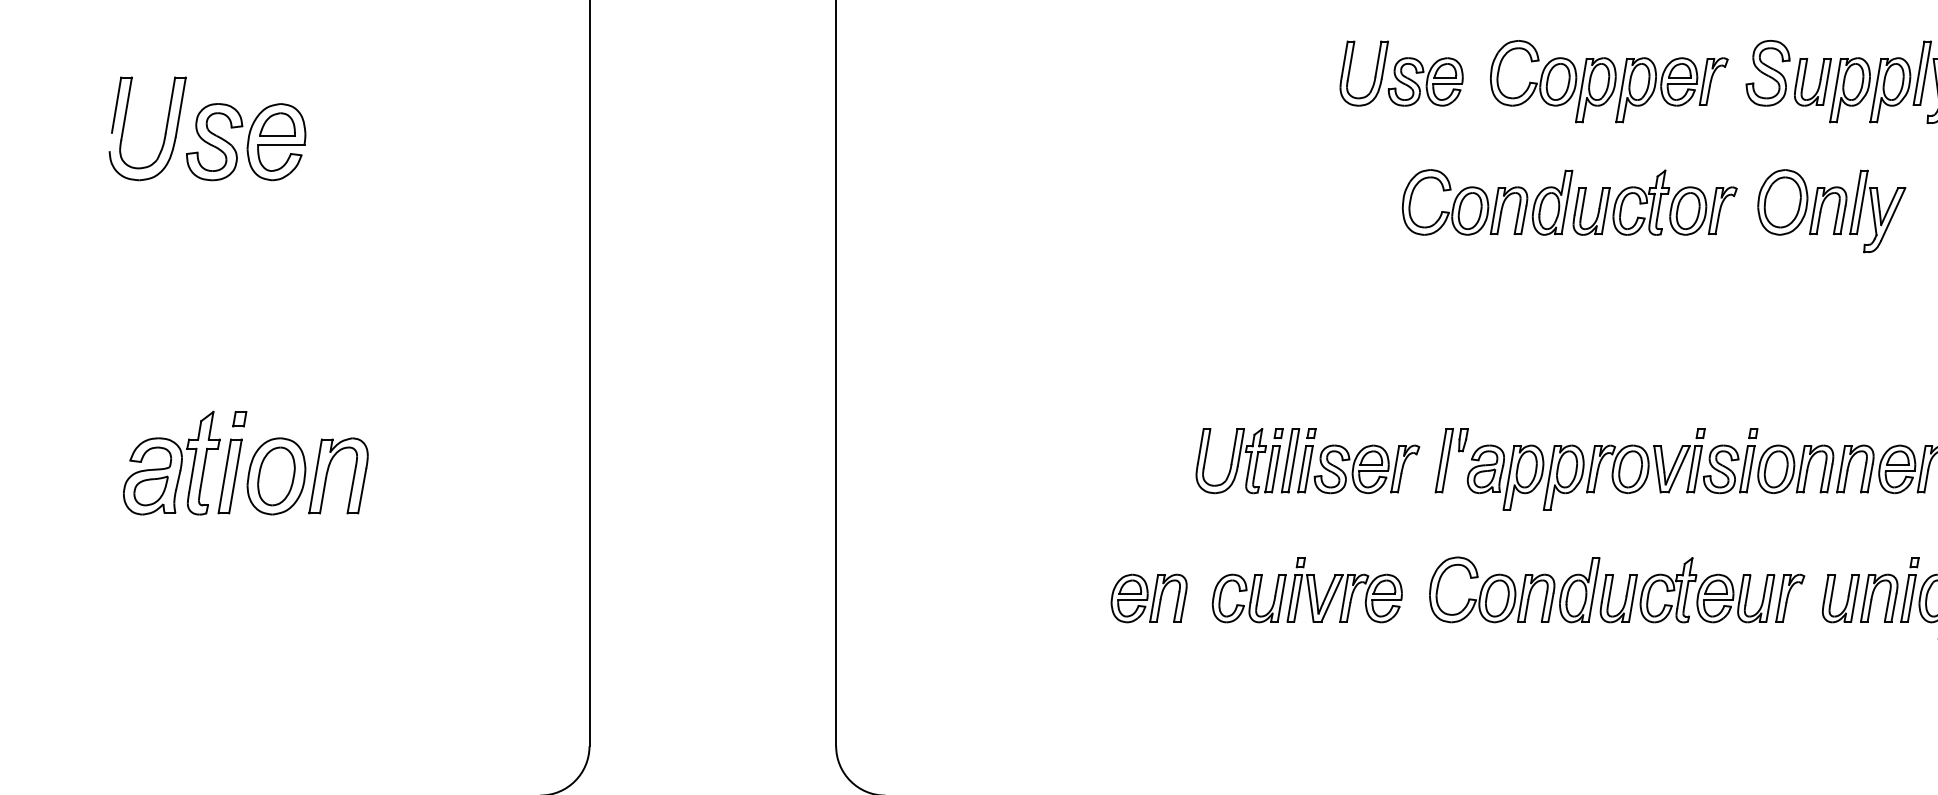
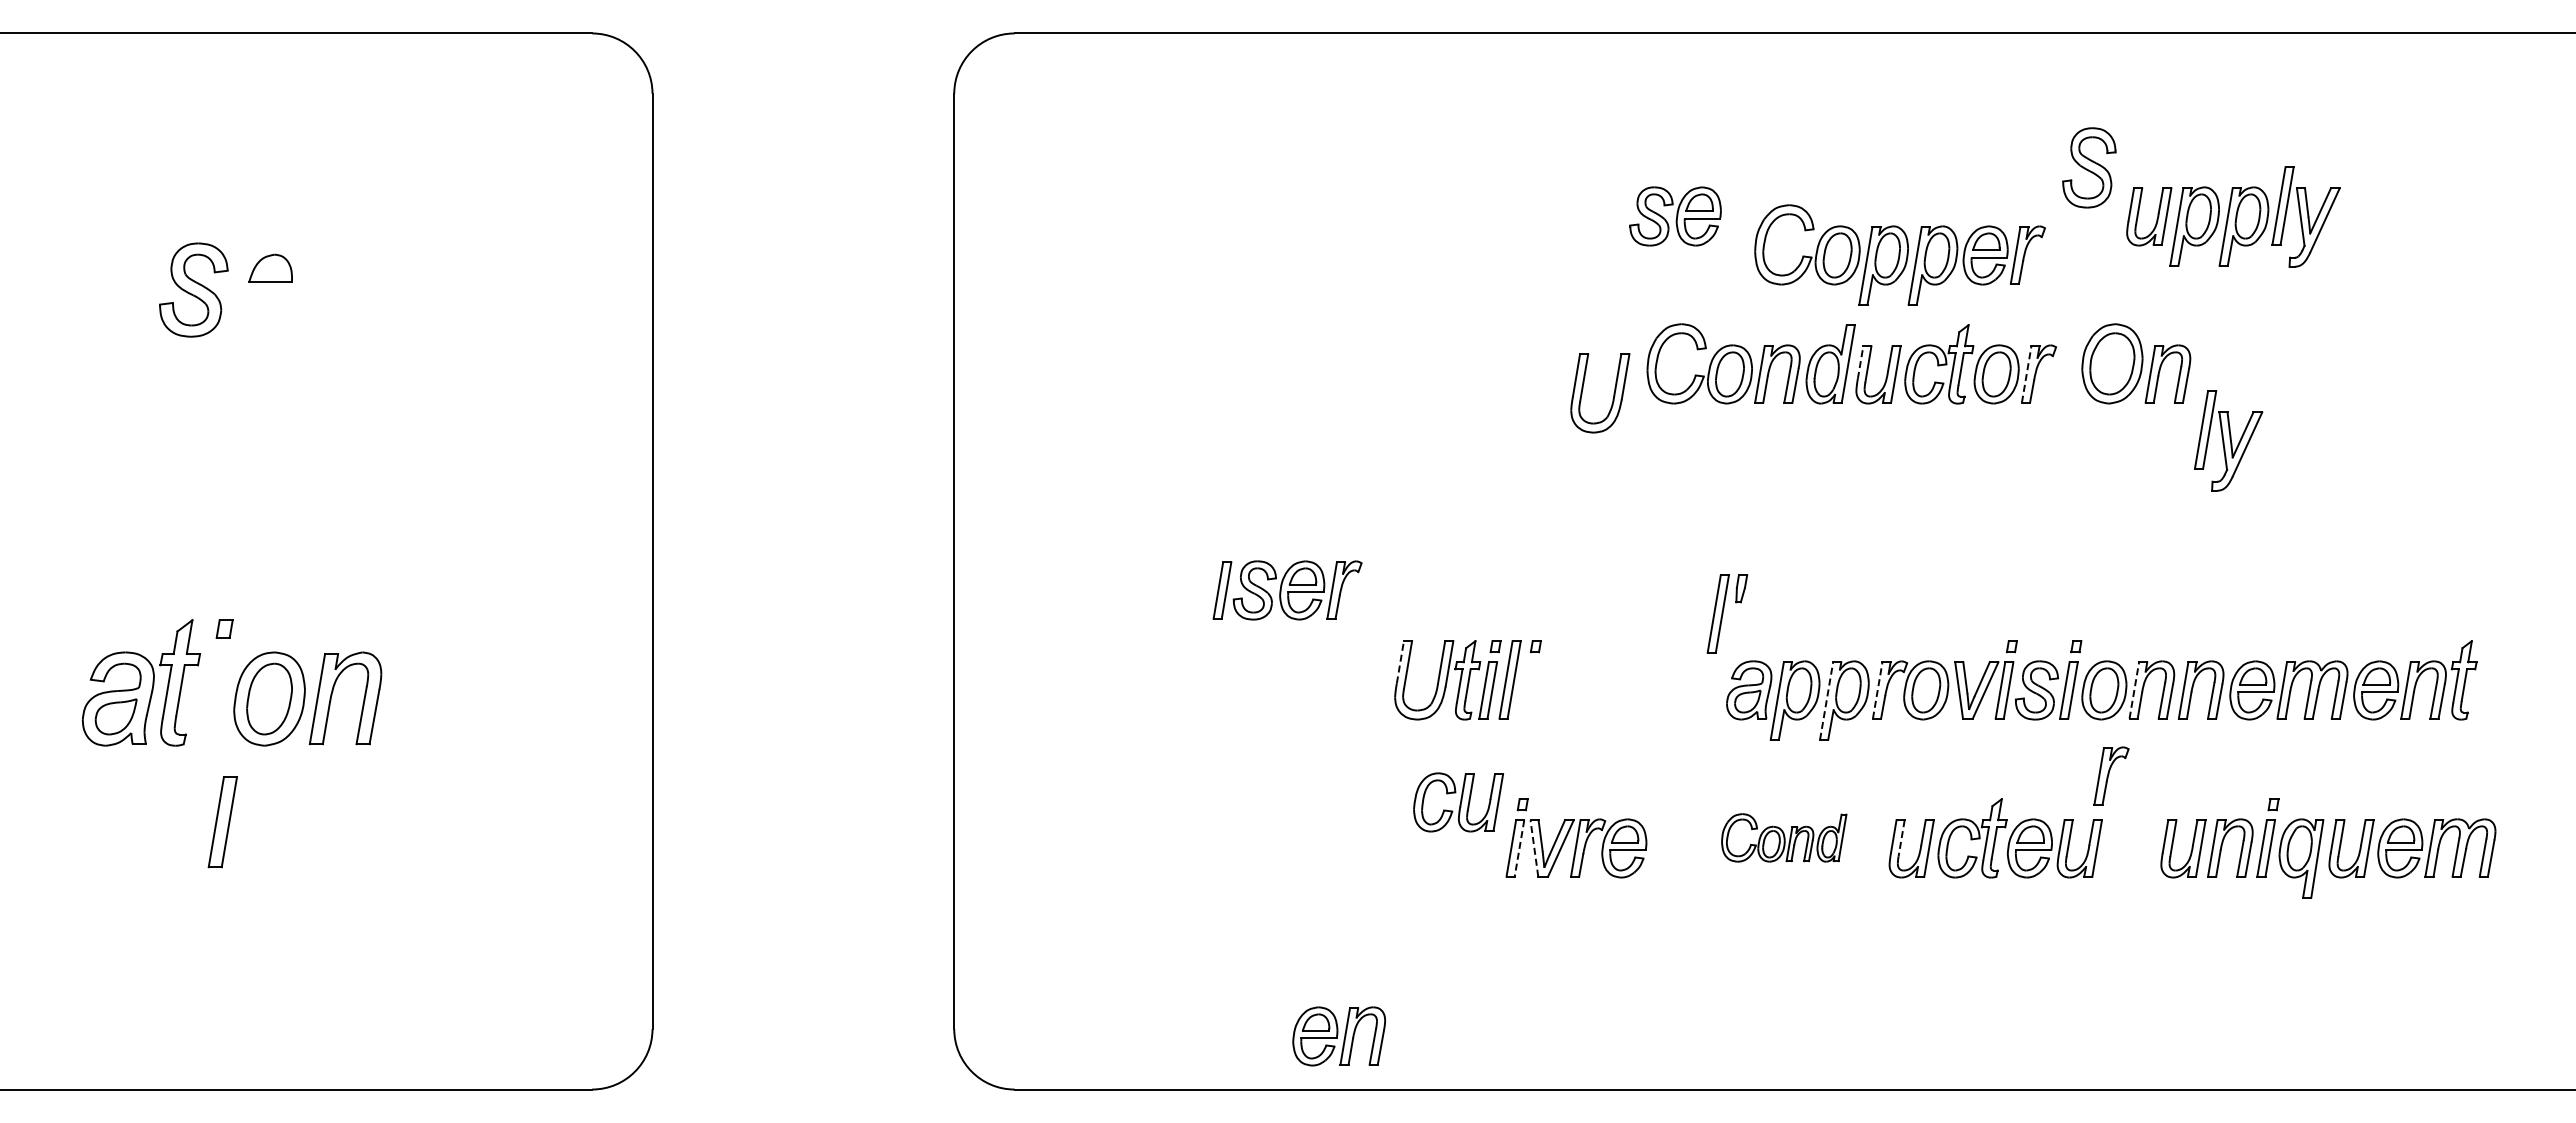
part: (1768, 72) -> (2089, 167), moved
part: (1375, 73) -> (1613, 393), moved
part: (1608, 81) -> (1899, 254), moved
part: (165, 130) -> (133, 275), removed
part: (276, 141) -> (269, 289), removed
line: (1576, 201) -> (1860, 362), solid -> dashed
line: (1712, 211) -> (2026, 374), solid -> dashed
part: (1877, 211) -> (2228, 440), moved
line: (1200, 445) -> (1400, 661), solid -> dashed
part: (1451, 460) -> (1727, 613), moved
part: (1358, 469) -> (1287, 590), moved
line: (1590, 469) -> (1877, 690), solid -> dashed
line: (1800, 469) -> (2134, 690), solid -> dashed
part: (229, 476) -> (222, 822), moved
line: (1549, 477) -> (1826, 700), solid -> dashed
part: (1513, 589) -> (1783, 837), size x0.6
line: (1610, 590) -> (1901, 838), solid -> dashed
line: (1310, 597) -> (1534, 847), solid -> dashed
part: (1790, 597) -> (2111, 775), moved
part: (1148, 598) -> (1338, 1036), moved
part: (1249, 598) -> (1458, 802), moved
line: (1298, 598) -> (1519, 848), solid -> dashed

